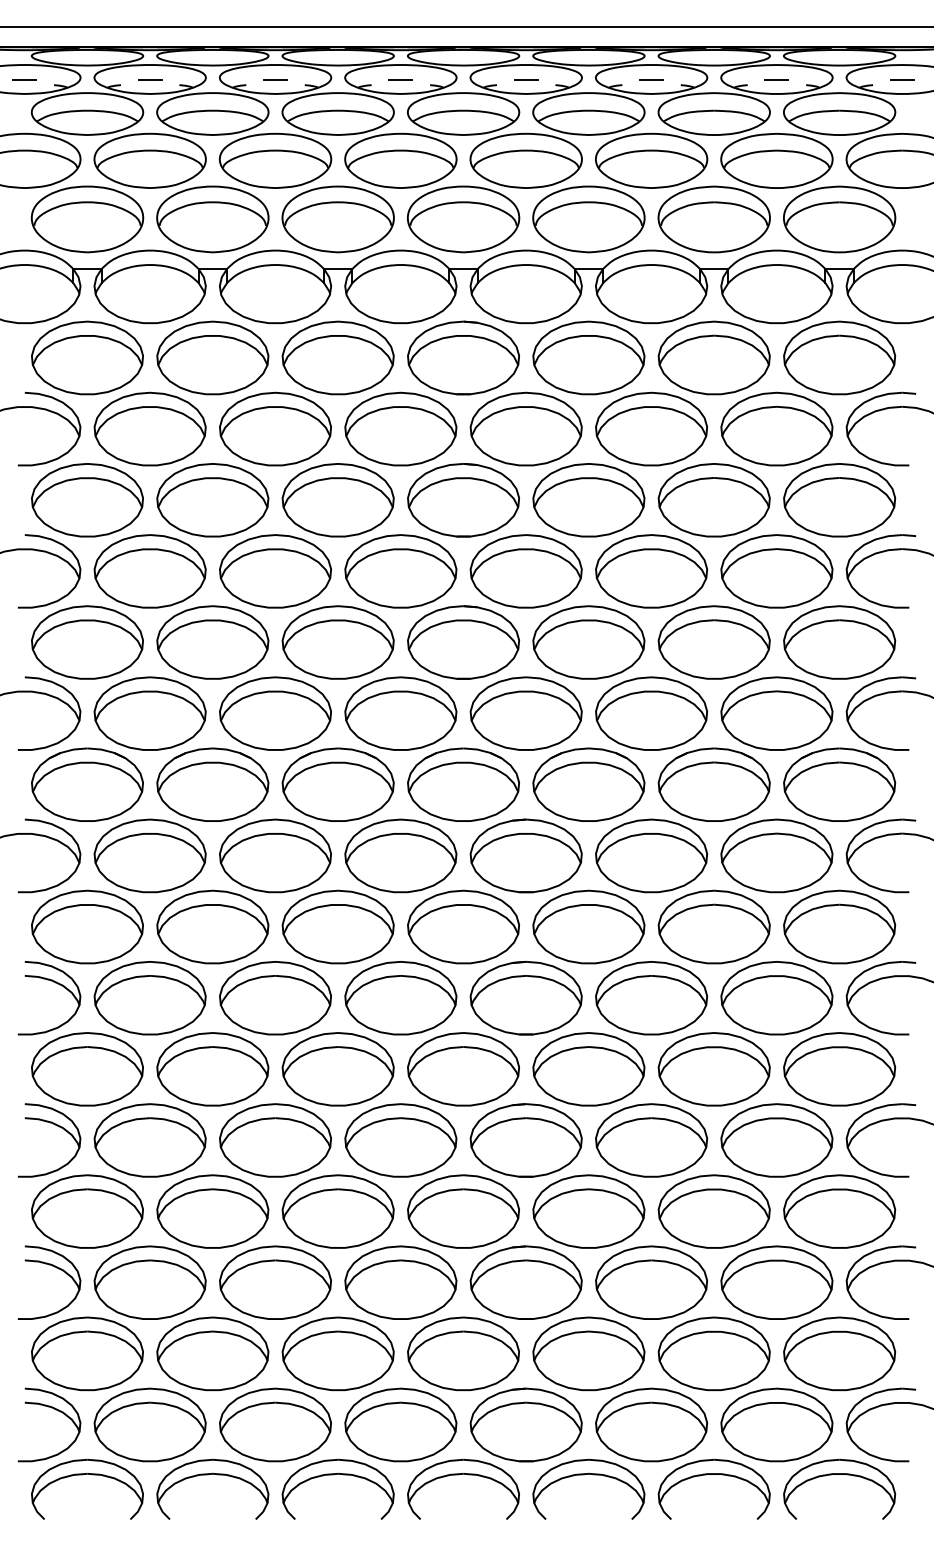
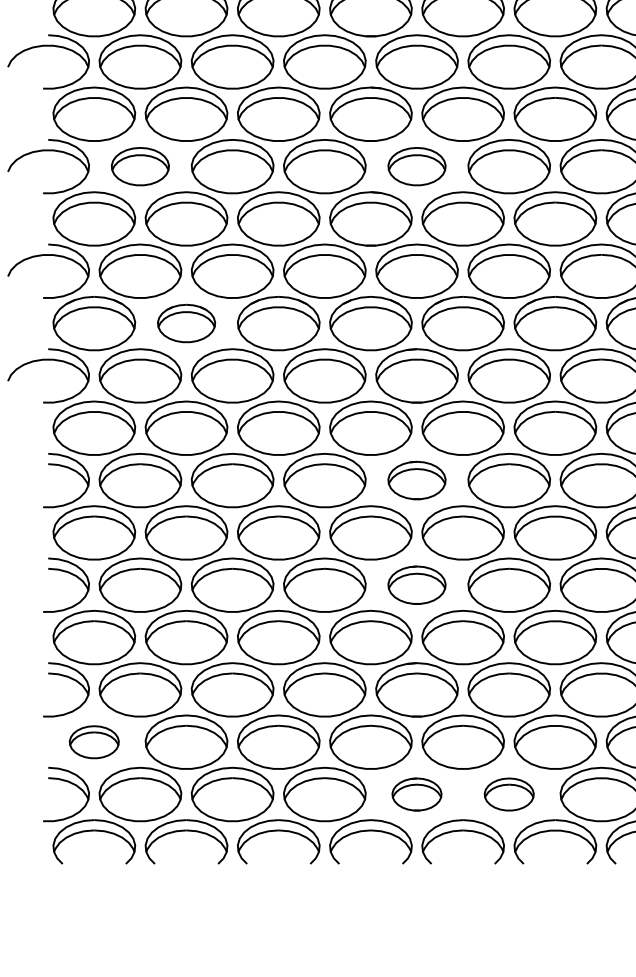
part: (149, 571) -> (139, 166), size x0.7
part: (525, 571) -> (416, 166), size x0.7
part: (212, 784) -> (186, 323), size x0.7
part: (525, 997) -> (416, 480), size x0.7
part: (525, 1140) -> (416, 585), size x0.7
part: (87, 1353) -> (94, 741), size x0.6
part: (525, 1424) -> (416, 794), size x0.6
part: (651, 1424) -> (509, 794), size x0.6

